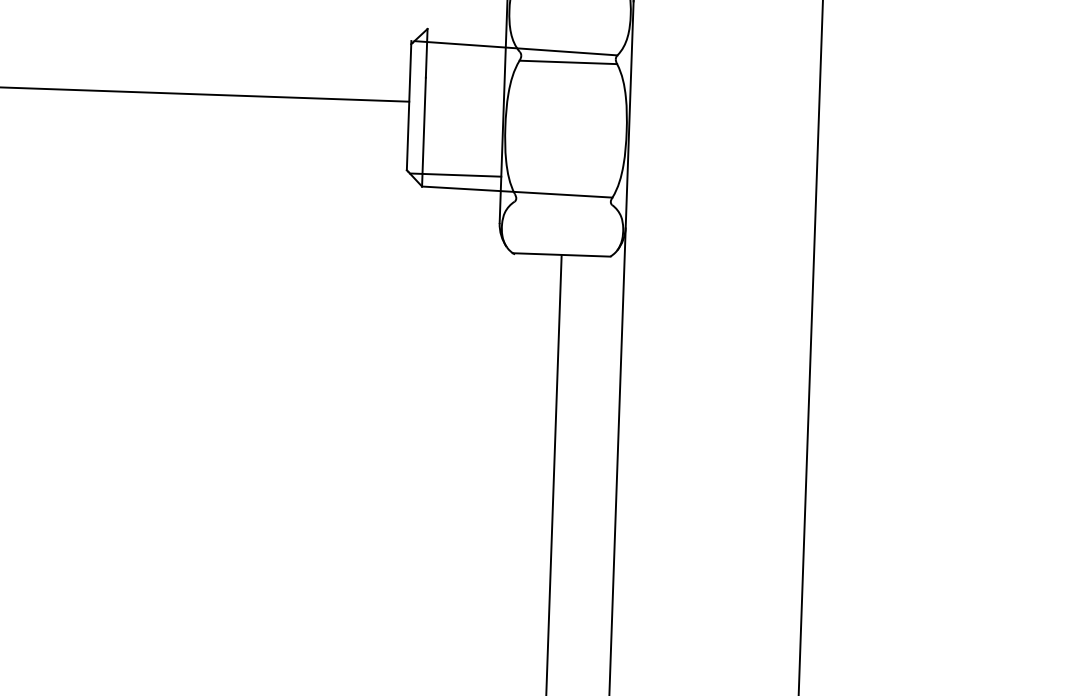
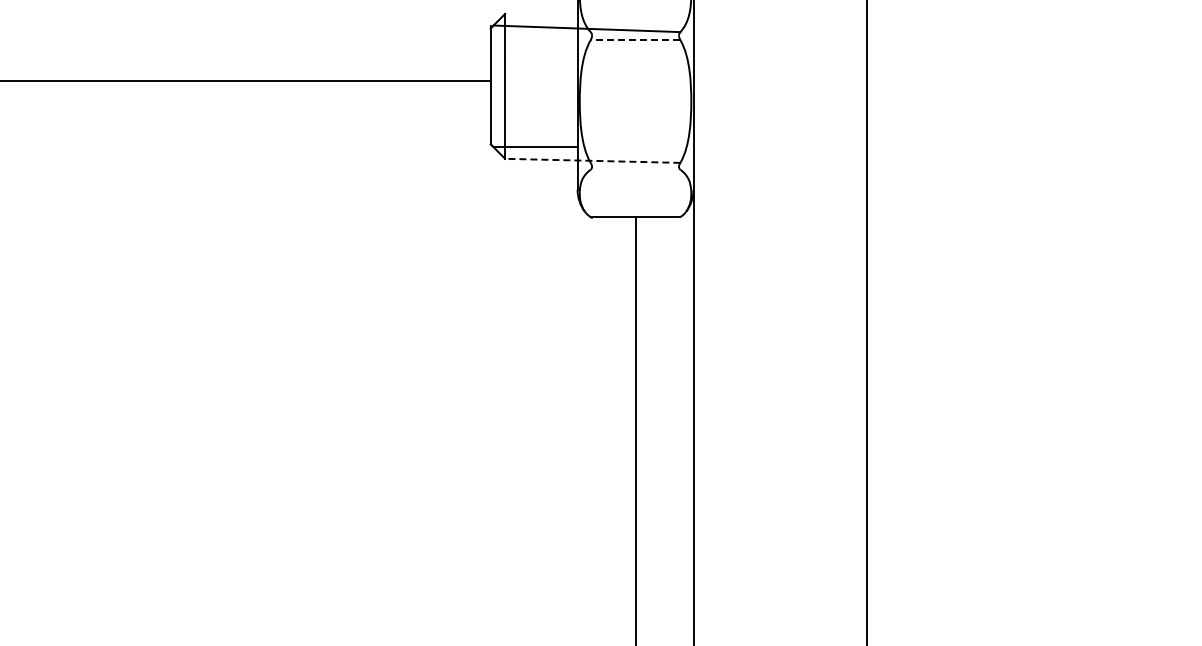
line: (568, 62) -> (635, 40), solid -> dashed
line: (516, 191) -> (592, 160), solid -> dashed

